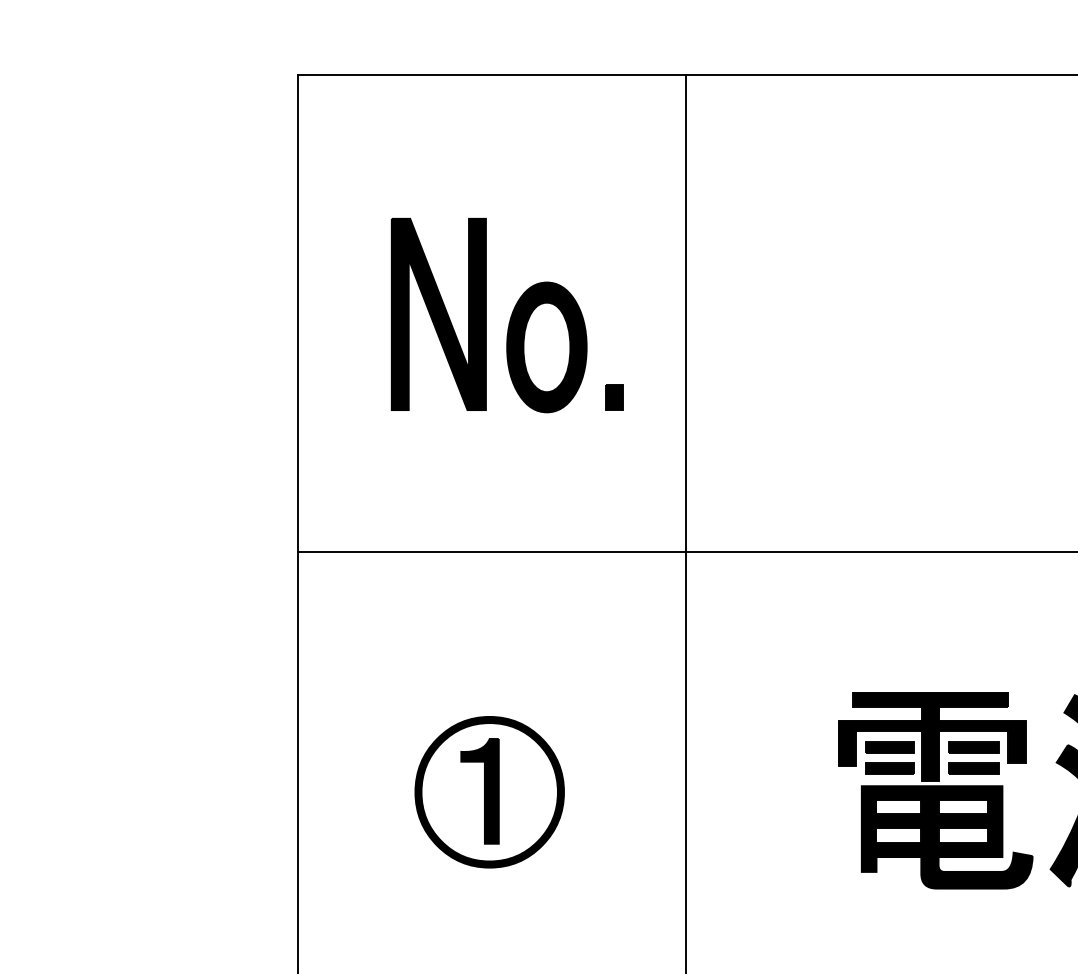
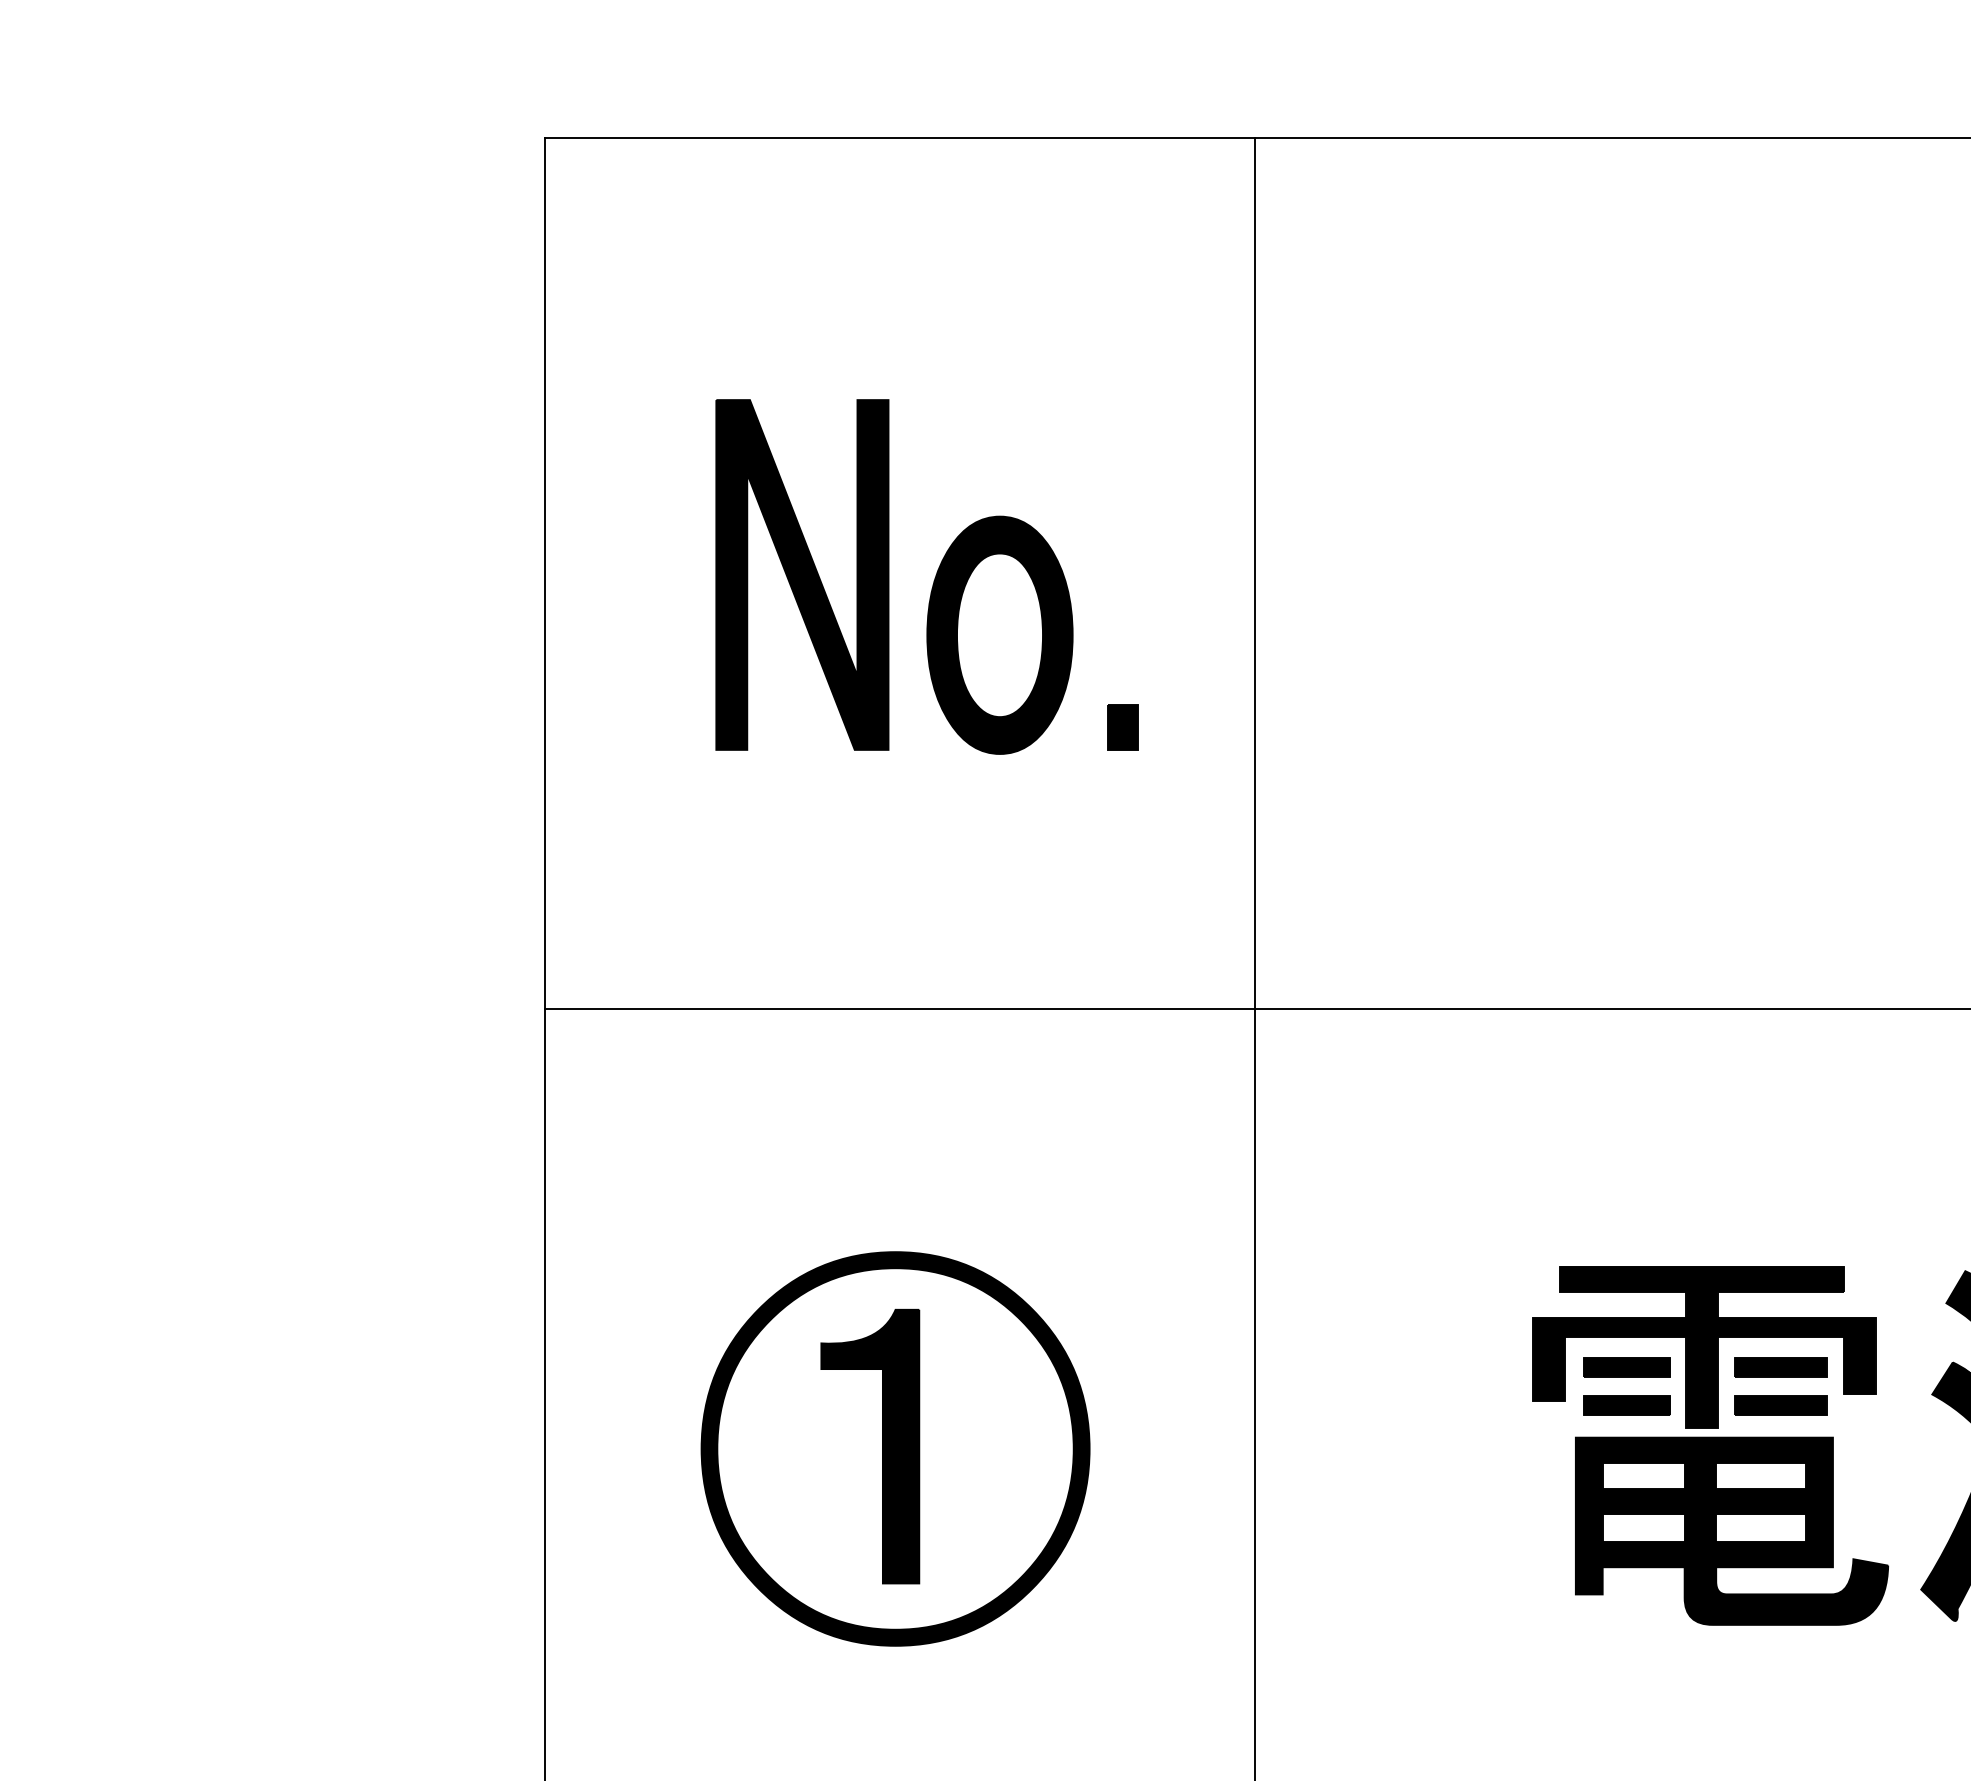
part: (489, 791) -> (894, 1447), size x1.43

